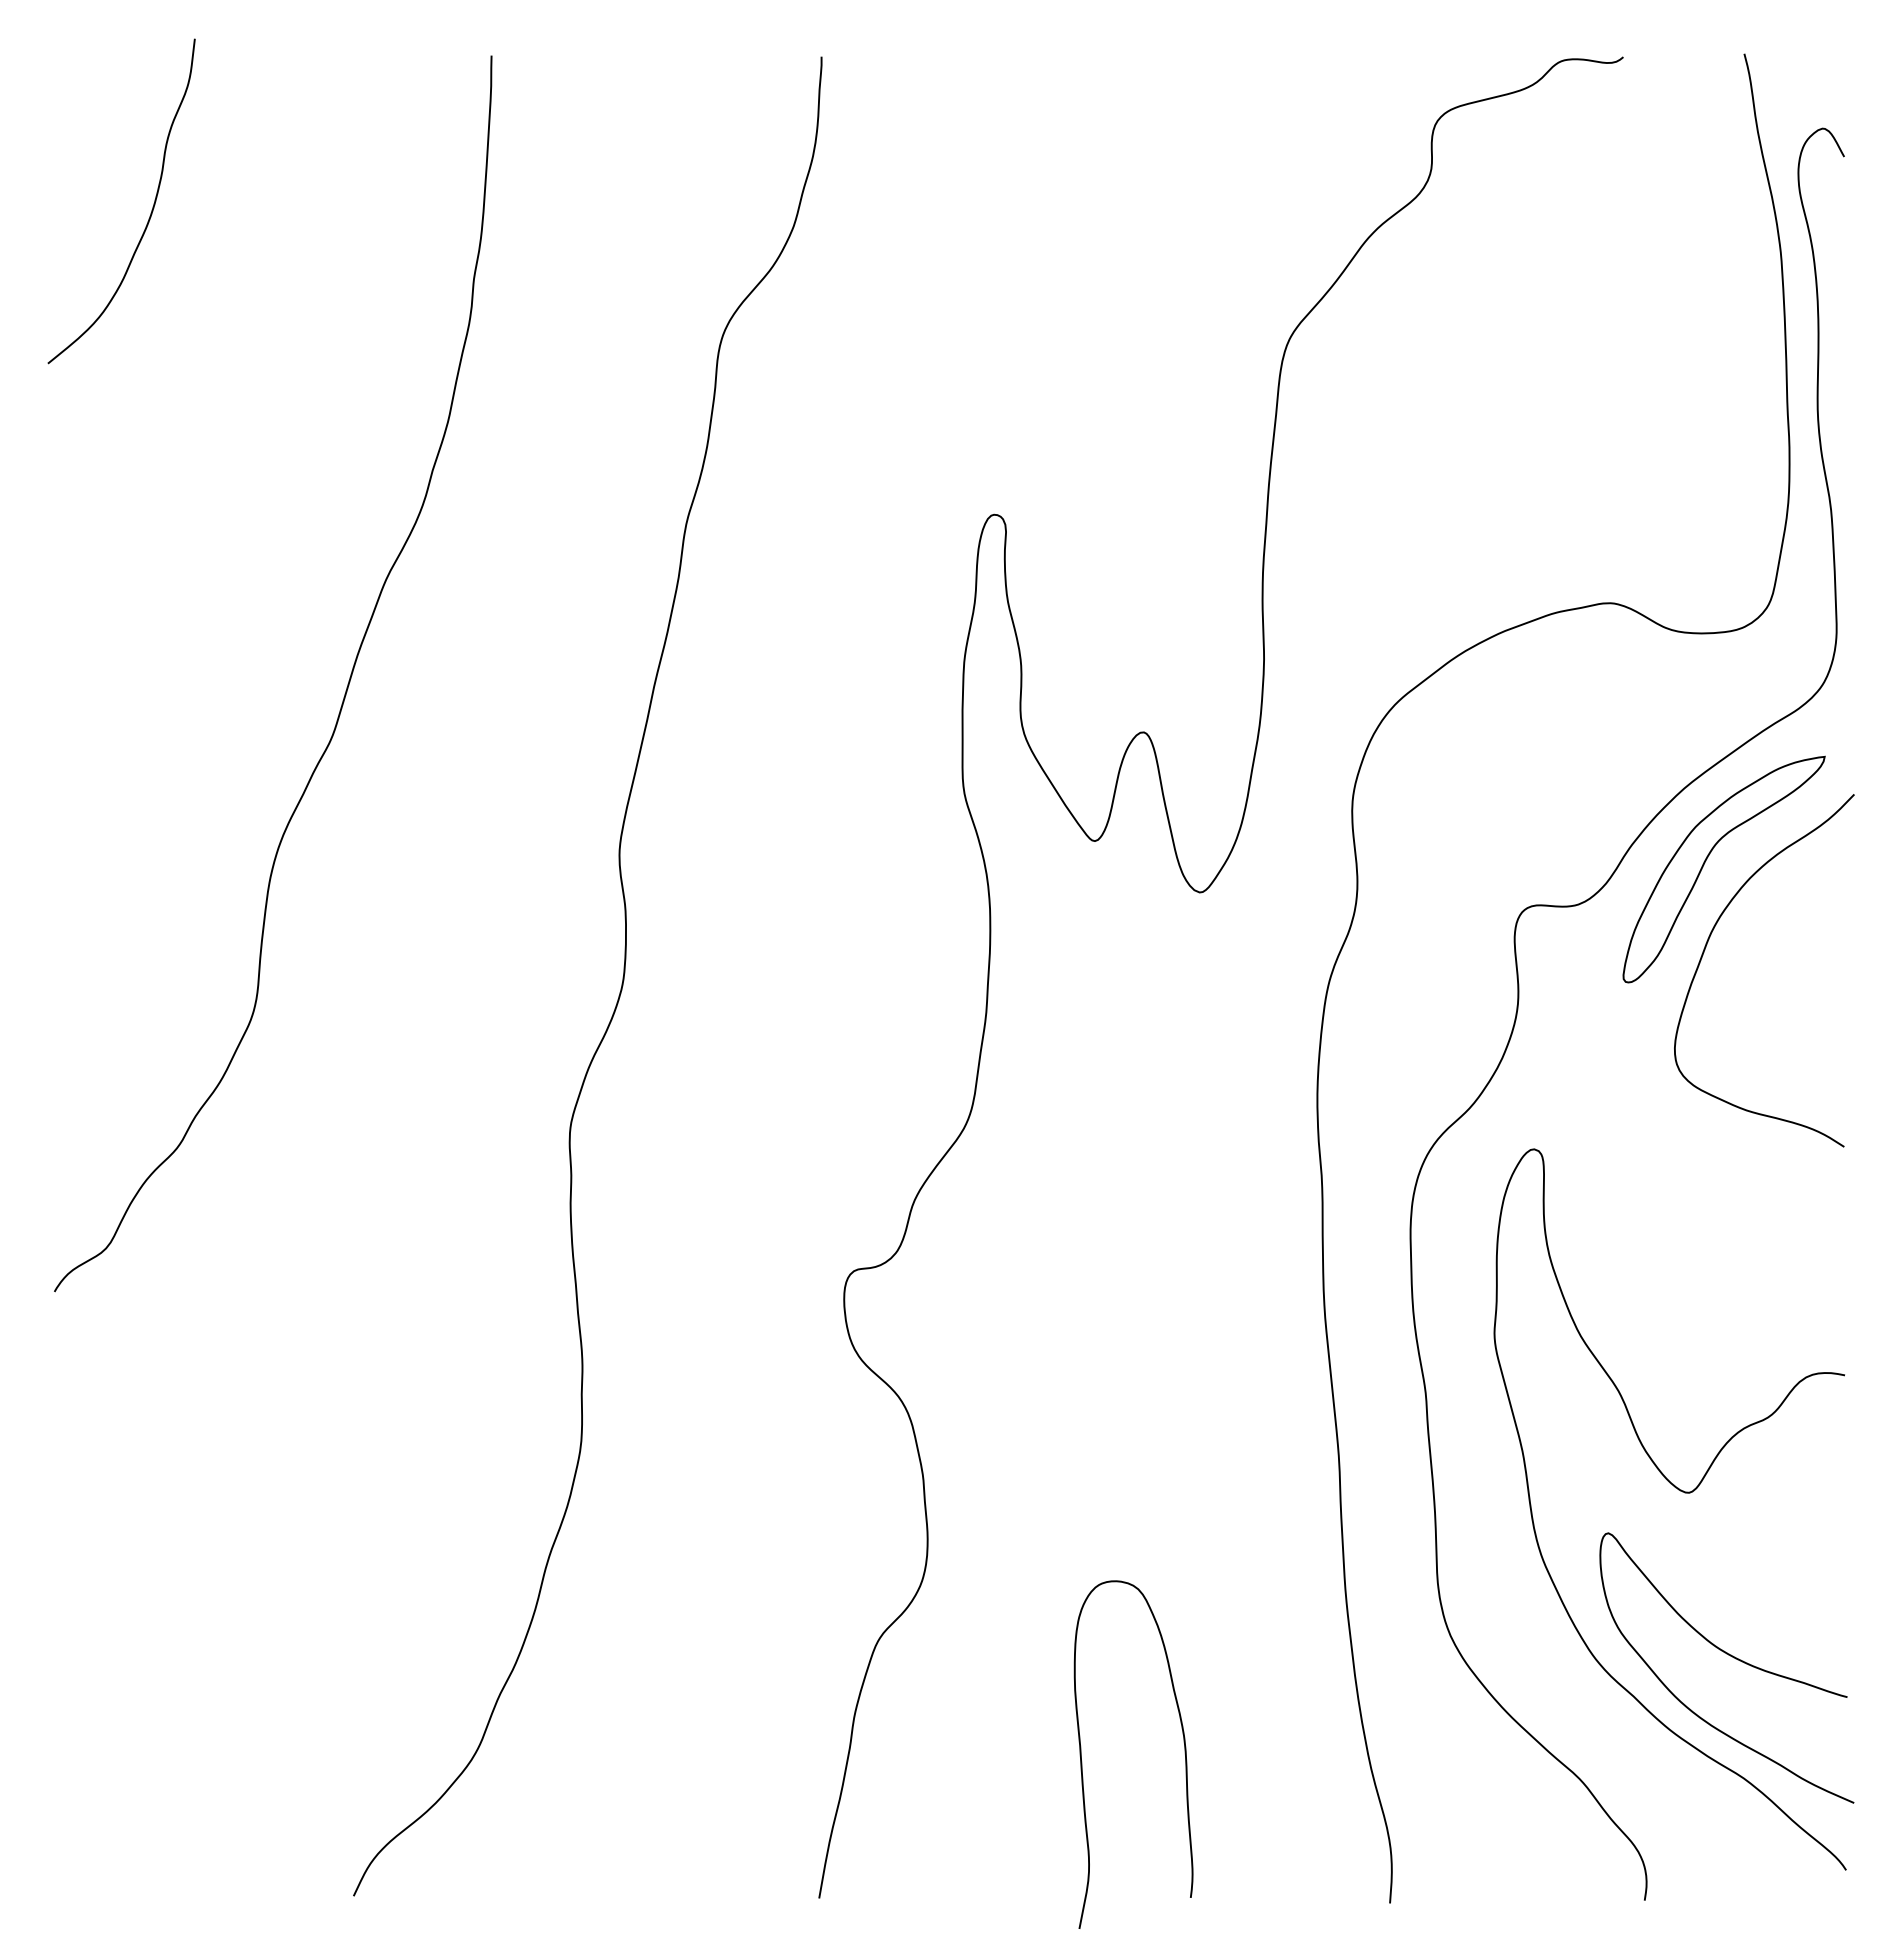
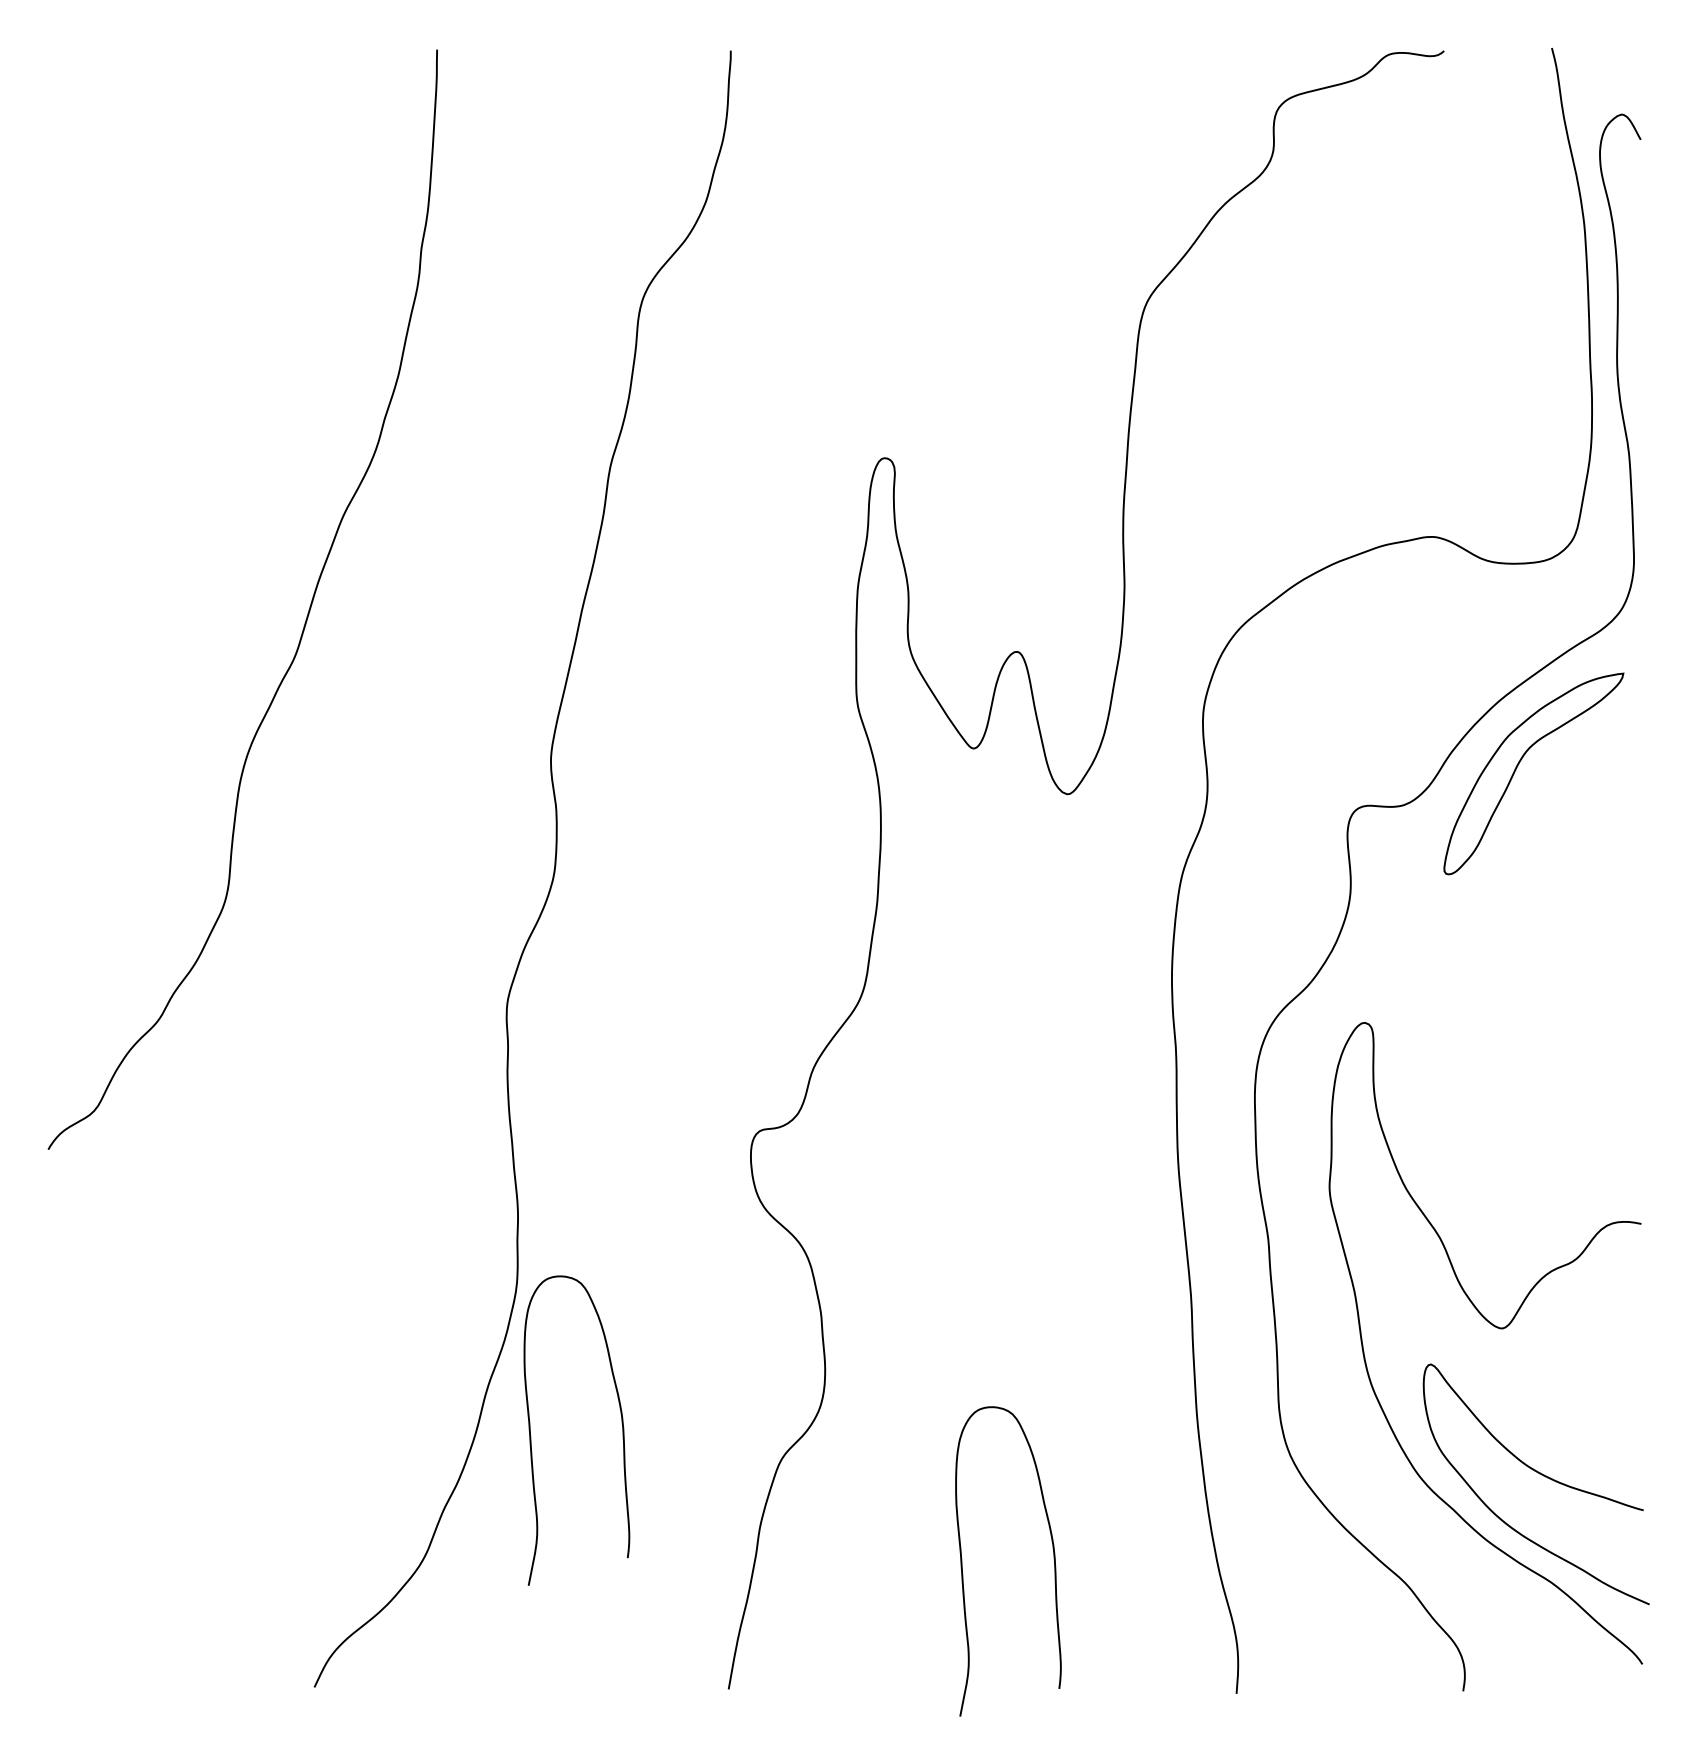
curve: (151, 210) -> (134, 187), removed
curve: (1705, 950) -> (1517, 845), removed
curve: (699, 1606) -> (622, 1429), added

